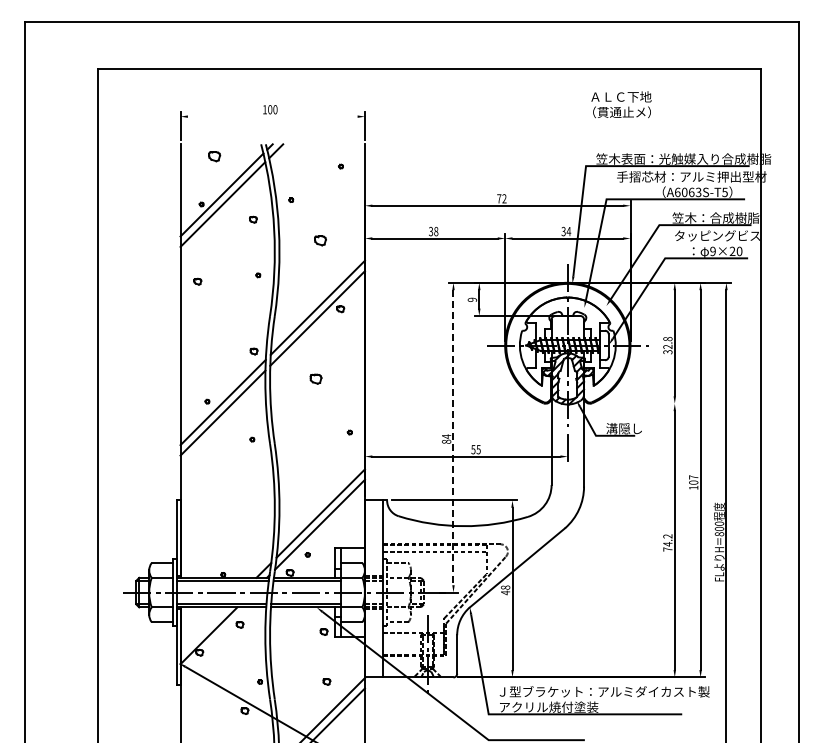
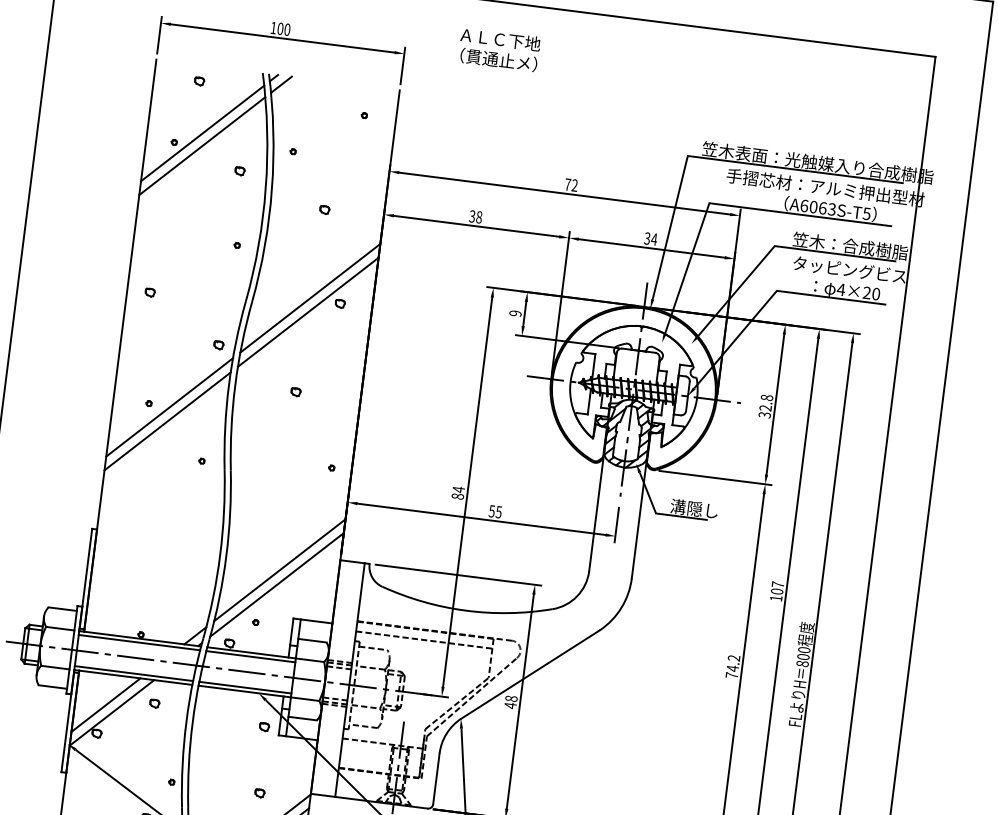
text: (621, 104) -> (499, 49), moved
line: (272, 116) -> (282, 38), added
part: (214, 156) -> (199, 81), size x0.62
part: (319, 240) -> (323, 209), size x0.62
text: (713, 251) -> (841, 289), 9×20 -> 4×20
part: (197, 281) -> (149, 292), moved
part: (315, 379) -> (295, 392), size x0.62
line: (636, 403) -> (714, 477), added
line: (453, 437) -> (467, 491), dashed -> solid
line: (203, 630) -> (105, 704), added

